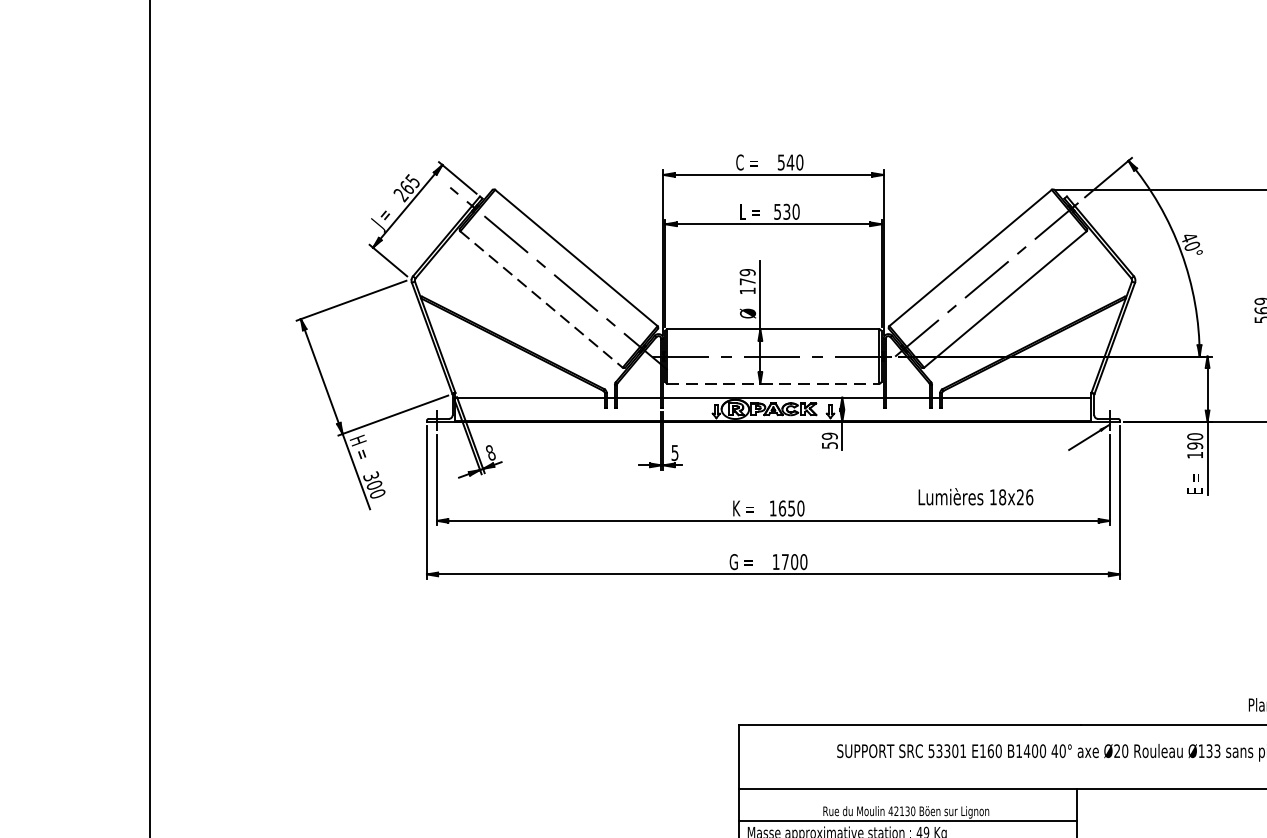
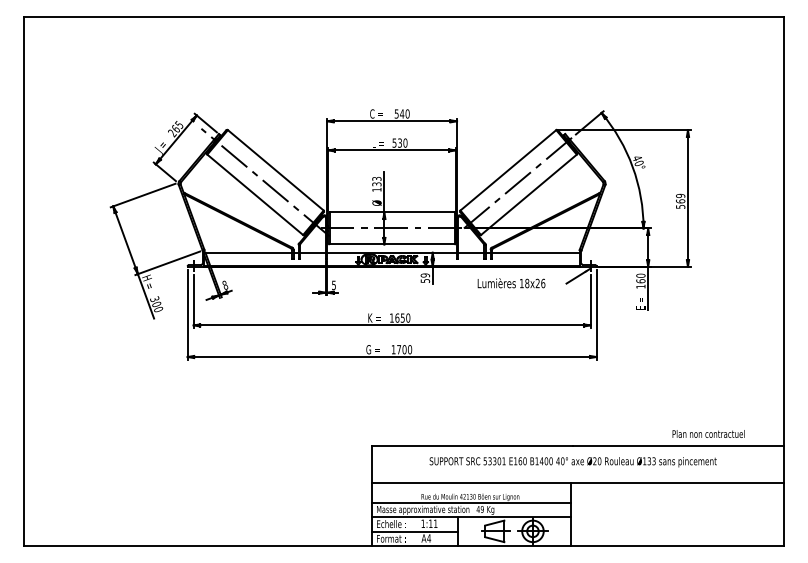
text: (747, 276) -> (376, 181), 179 -> 133
line: (541, 298) -> (255, 194), dashed -> solid
line: (774, 383) -> (392, 244), dashed -> solid
text: (1194, 446) -> (640, 281), 190 -> 160
text: (975, 497) -> (511, 283), moved

